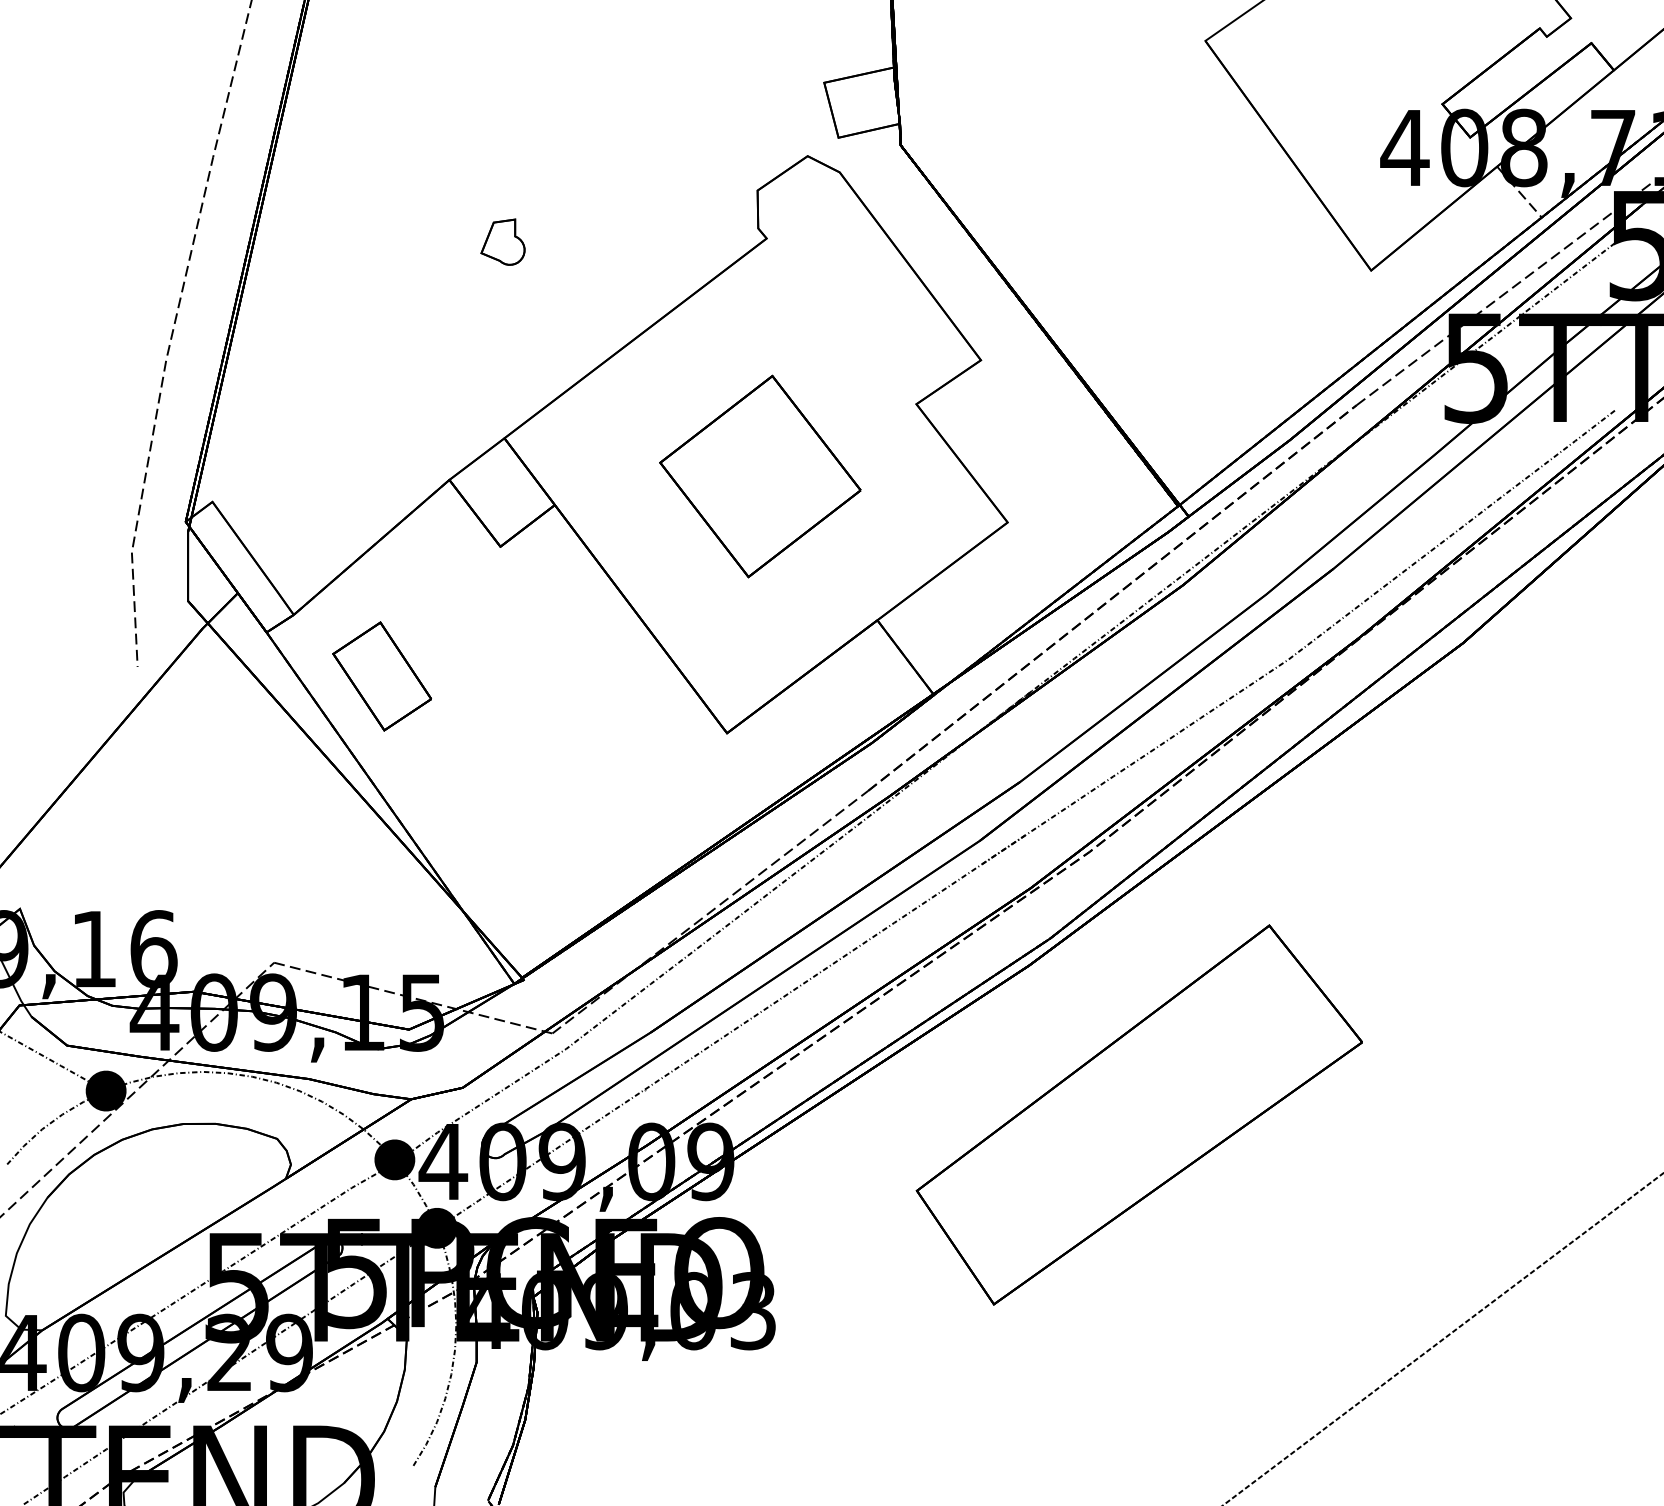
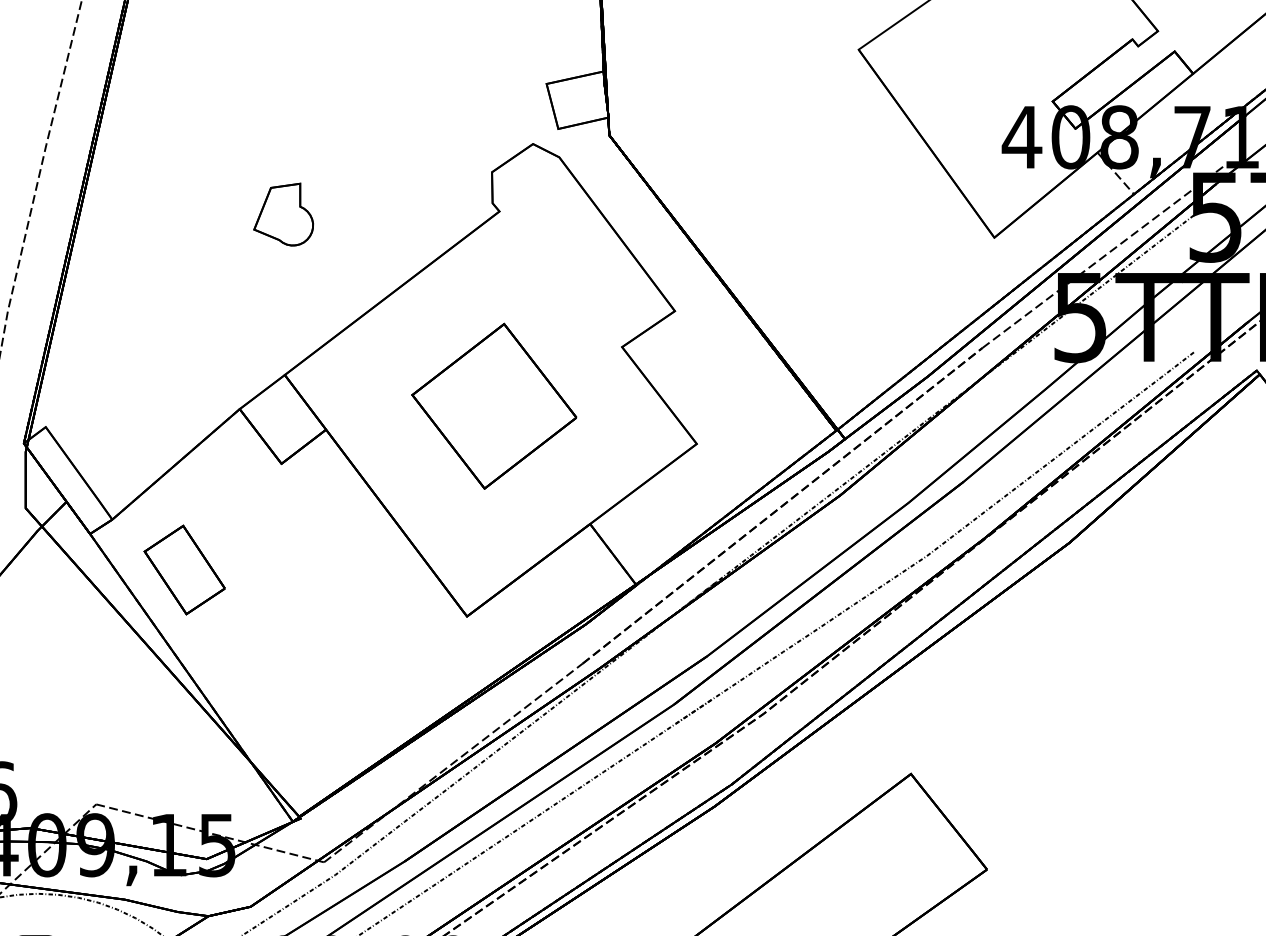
part: (502, 241) -> (283, 213), size x1.67

